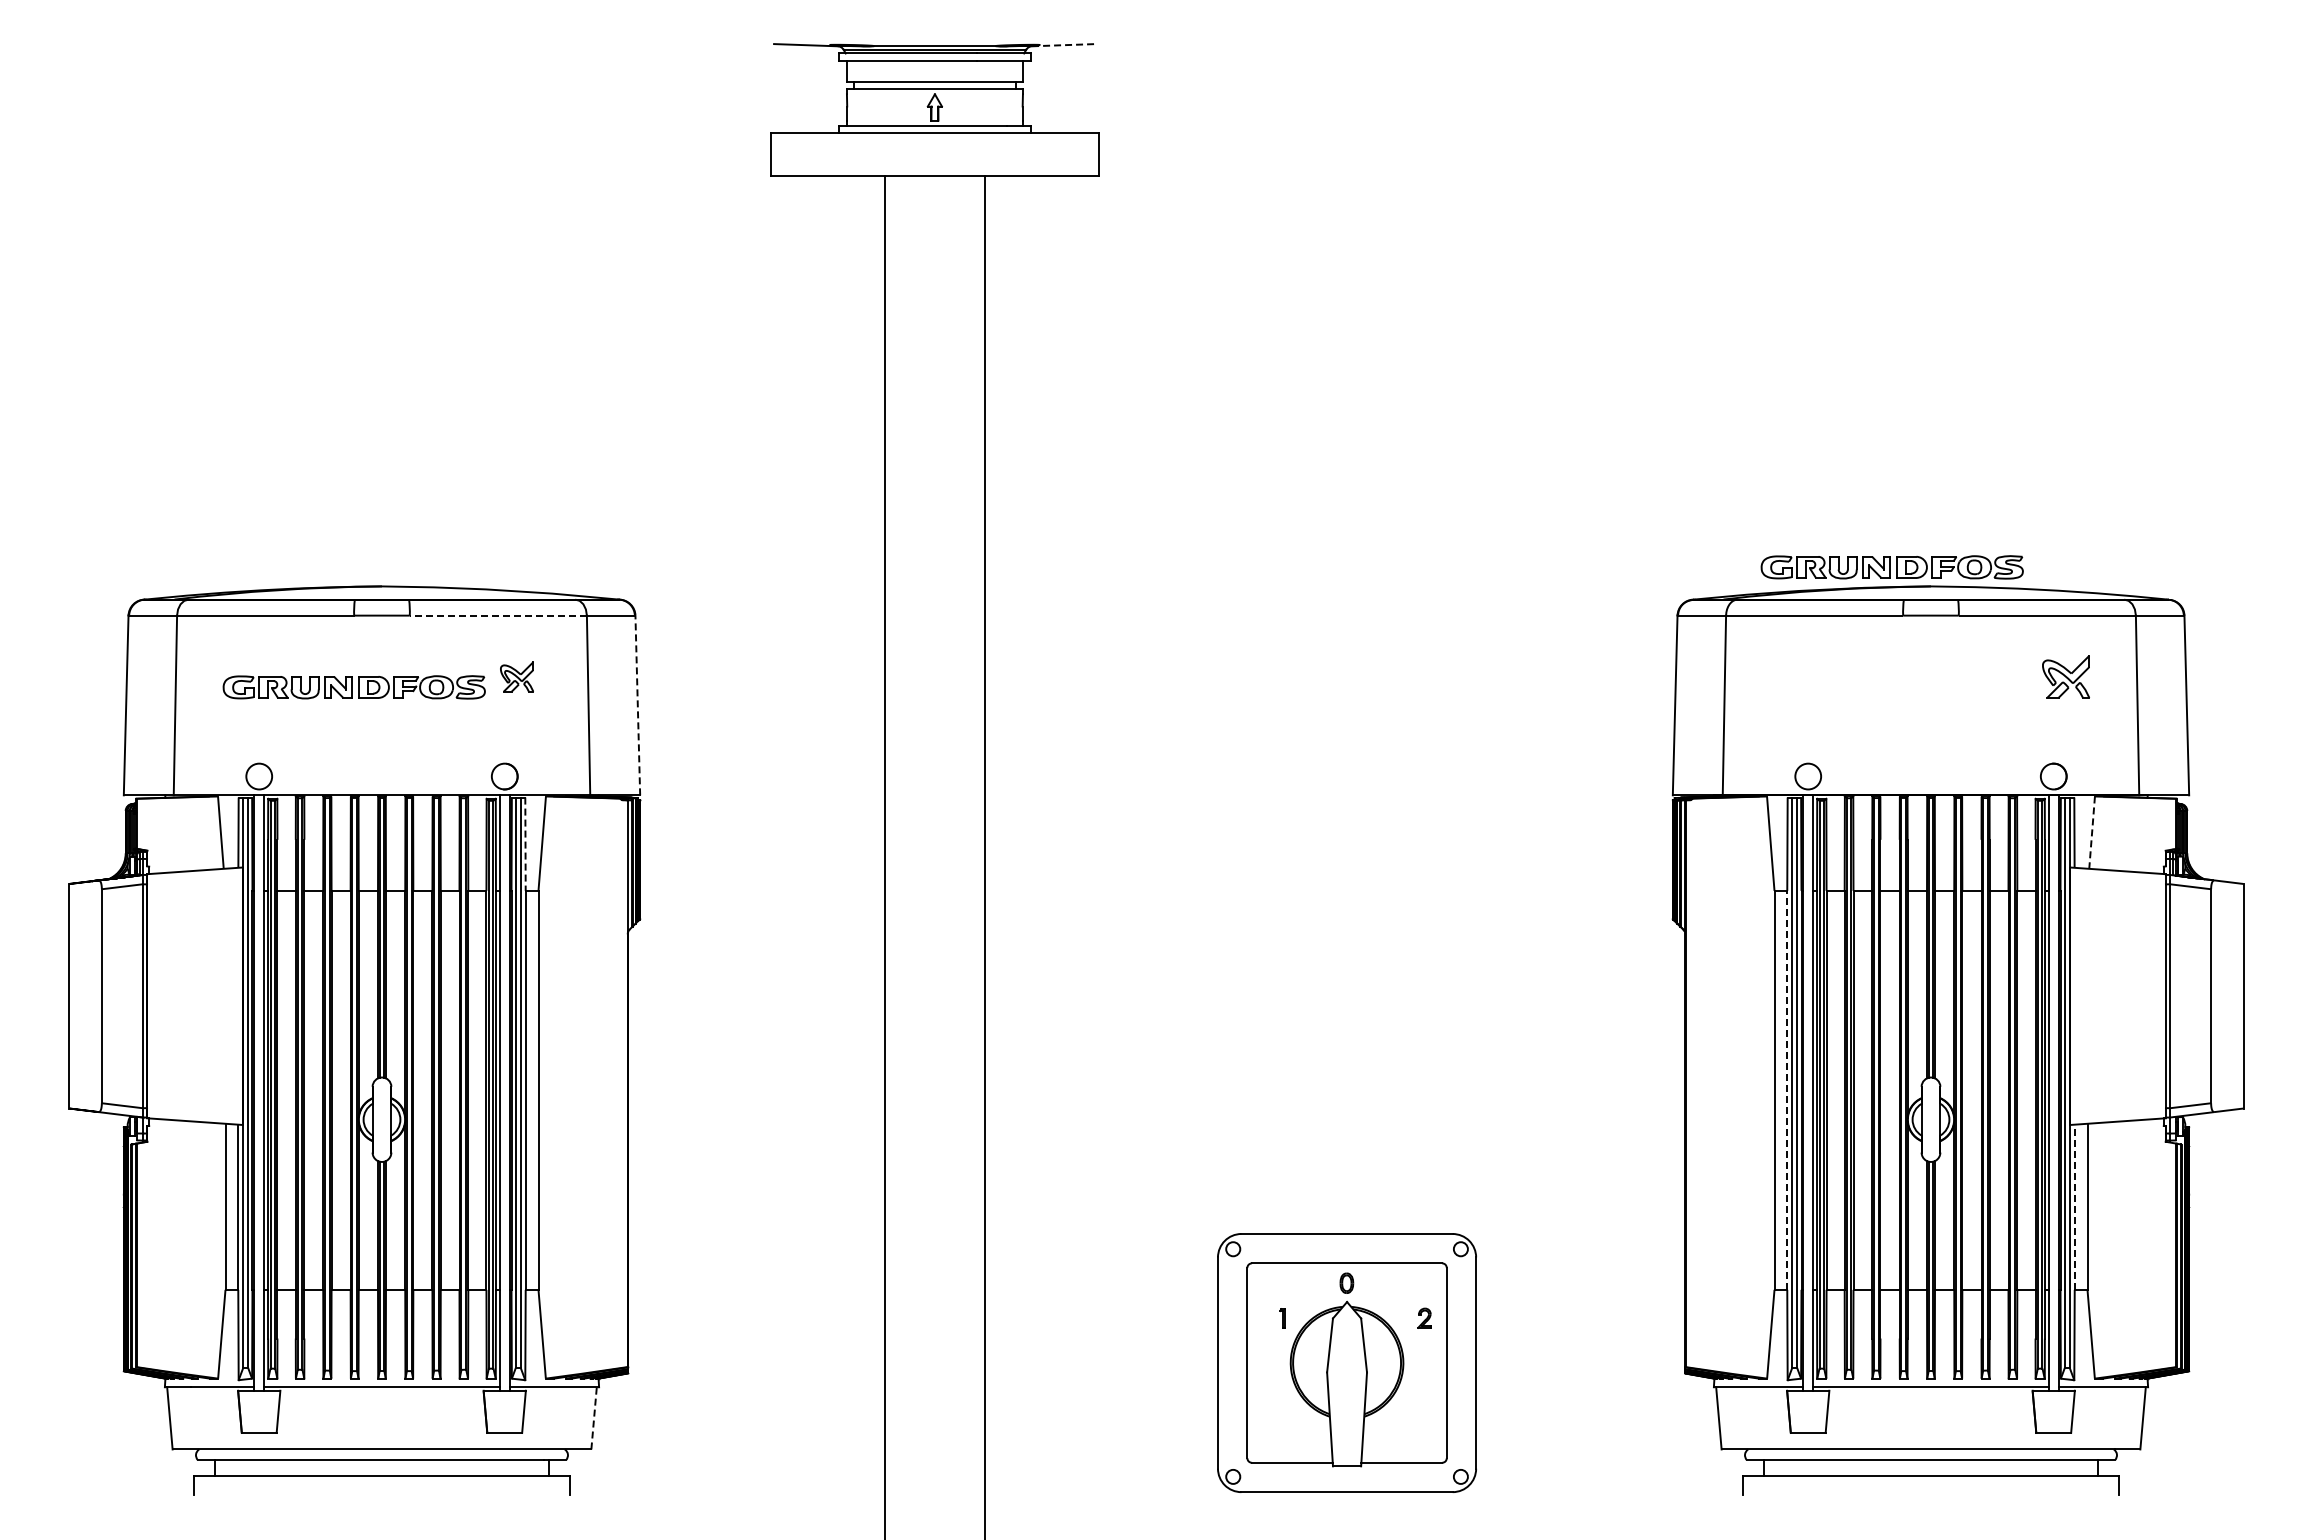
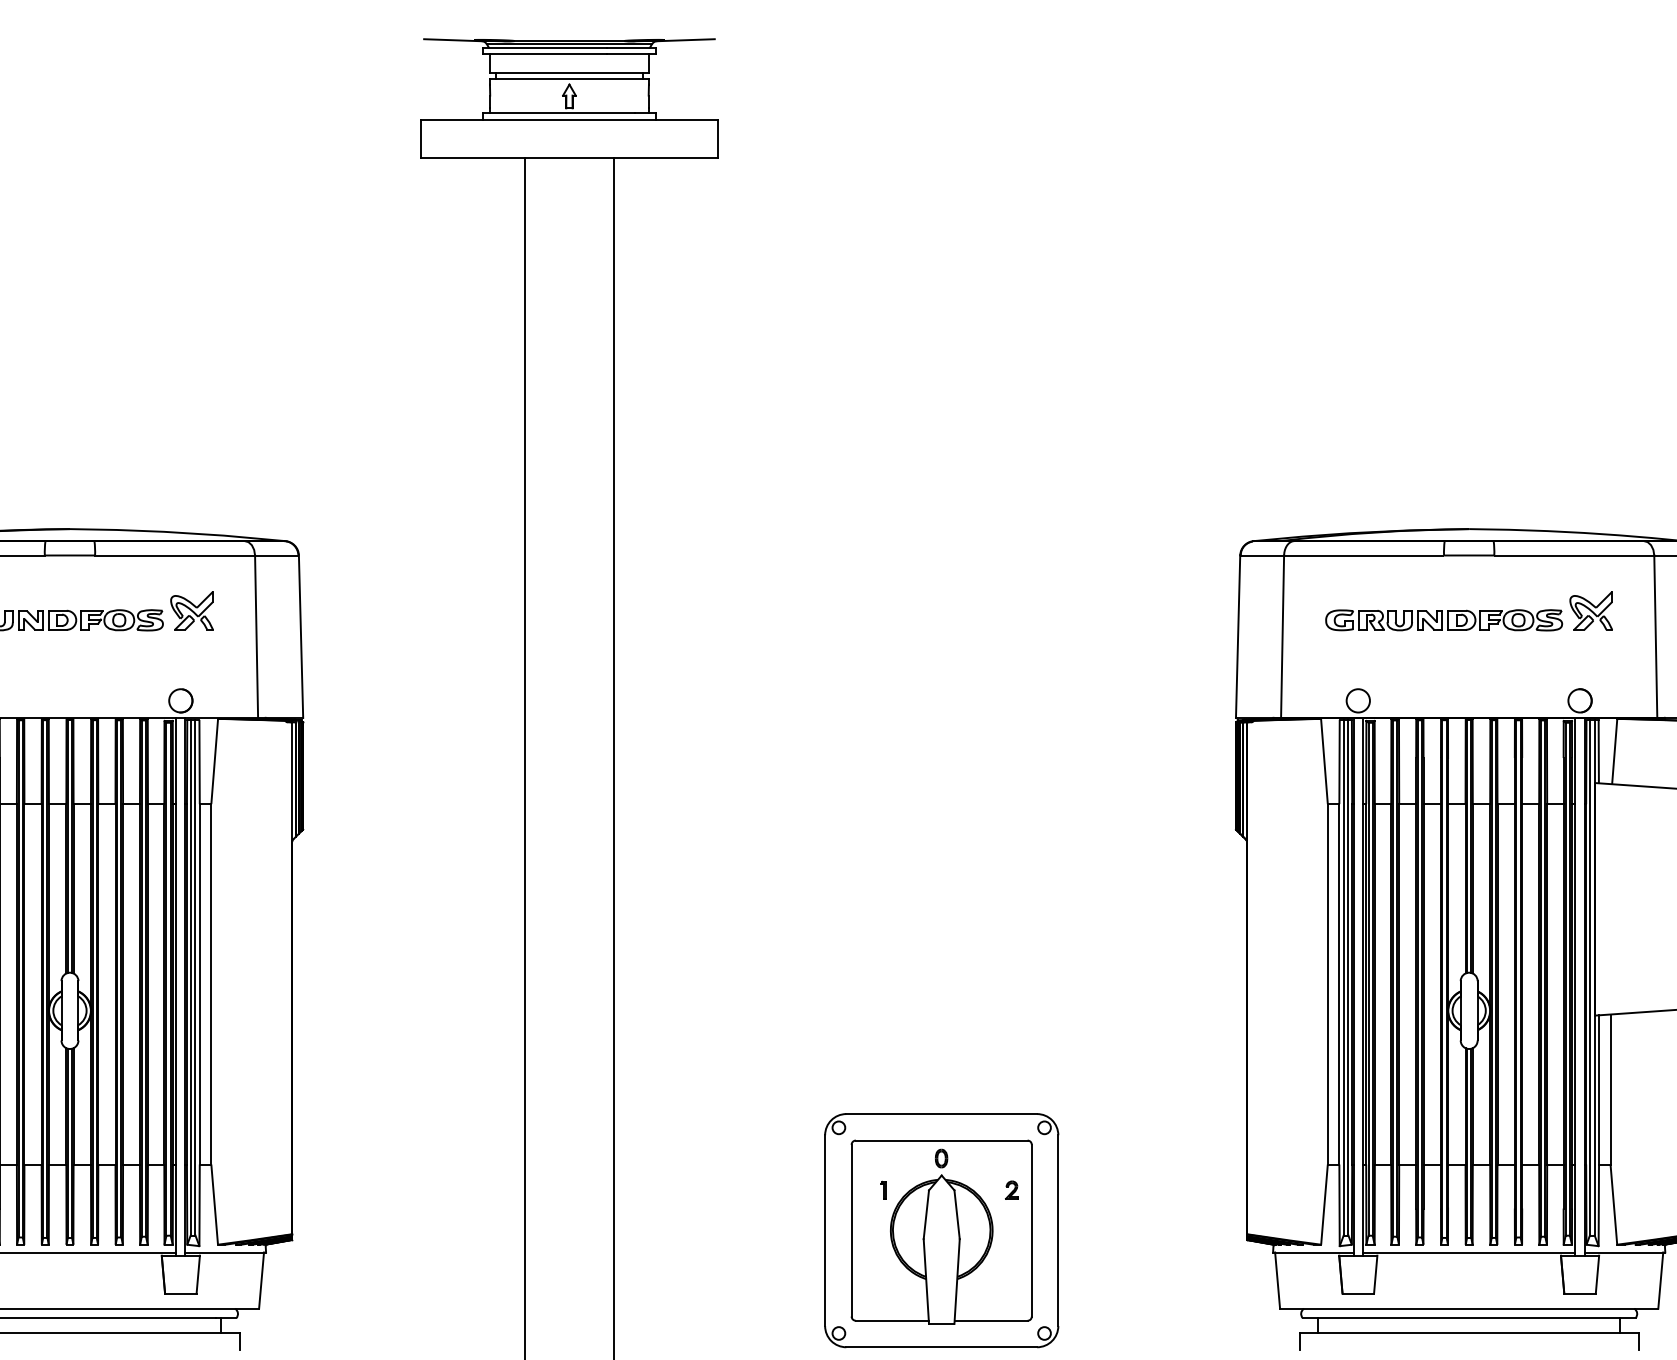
line: (1063, 45) -> (685, 40), dashed -> solid
part: (1891, 567) -> (1443, 620), moved
line: (498, 615) -> (175, 555), dashed -> solid
part: (516, 676) -> (191, 610), size x1.43
line: (637, 705) -> (300, 636), dashed -> solid
line: (2092, 833) -> (1615, 752), dashed -> solid
line: (525, 845) -> (199, 763), dashed -> solid
line: (1787, 1089) -> (1339, 983), dashed -> solid
line: (2074, 1207) -> (1598, 1090), dashed -> solid
line: (594, 1417) -> (261, 1279), dashed -> solid

